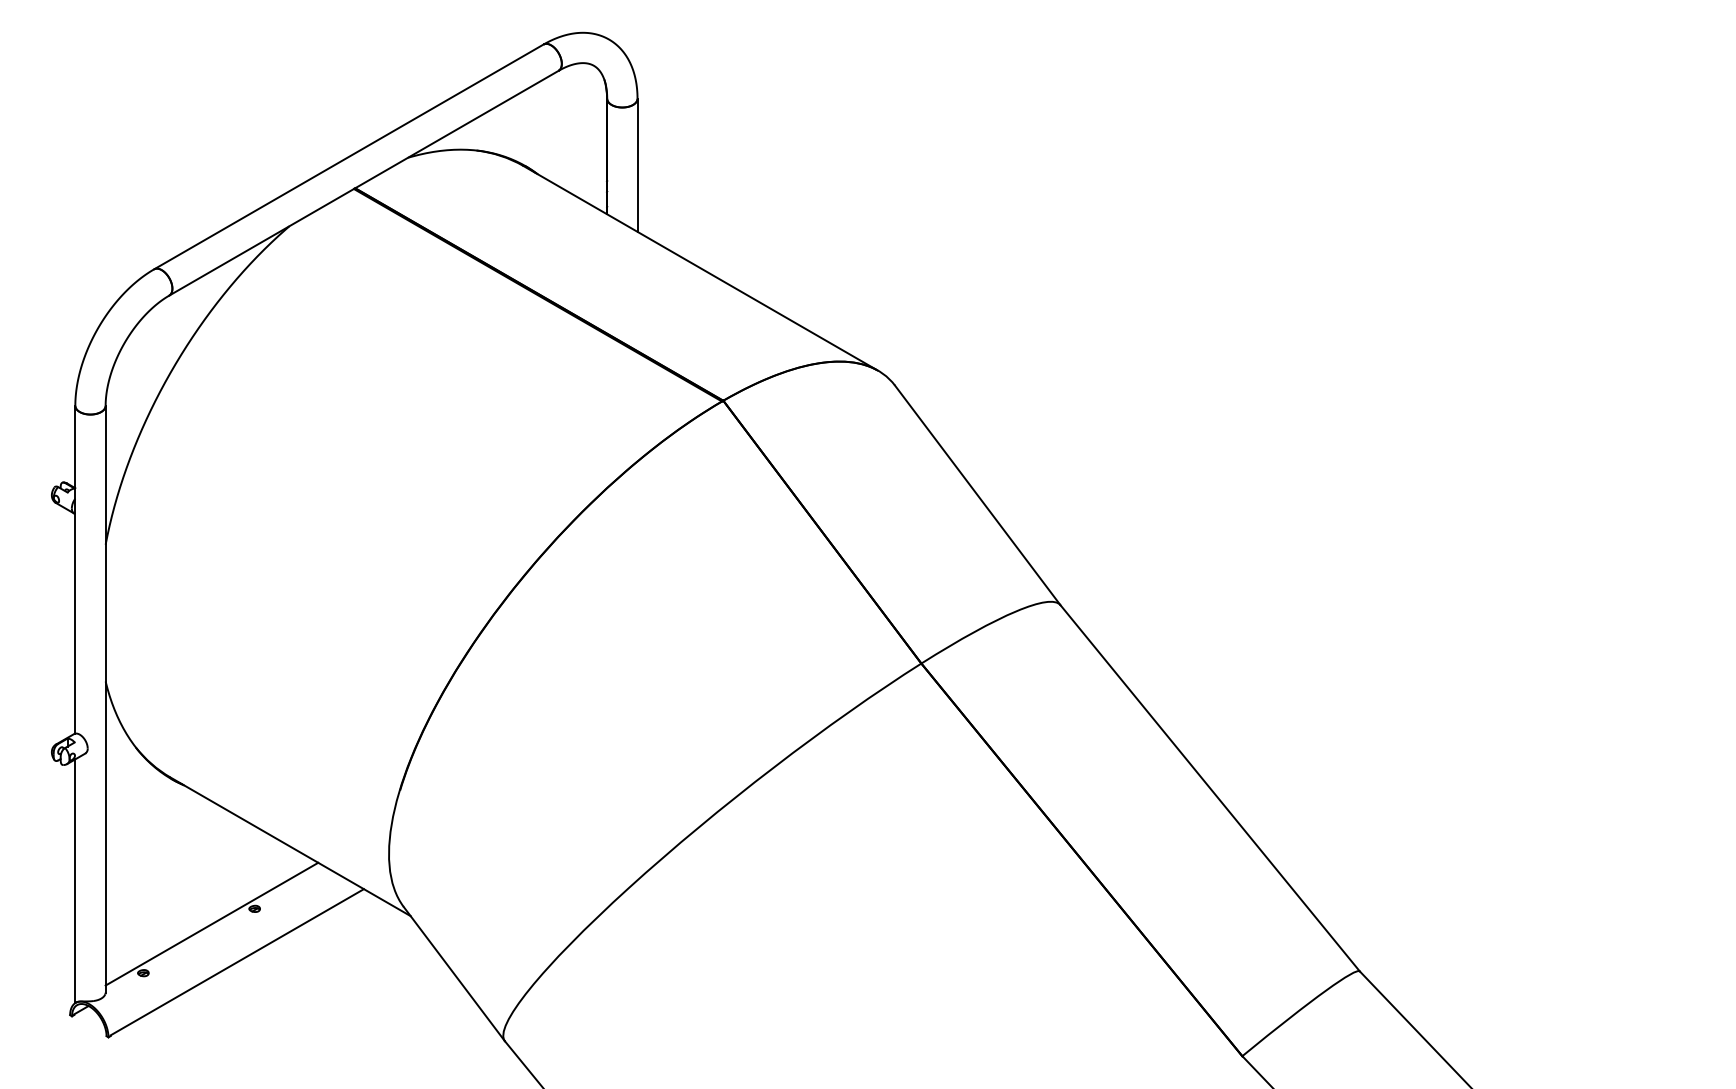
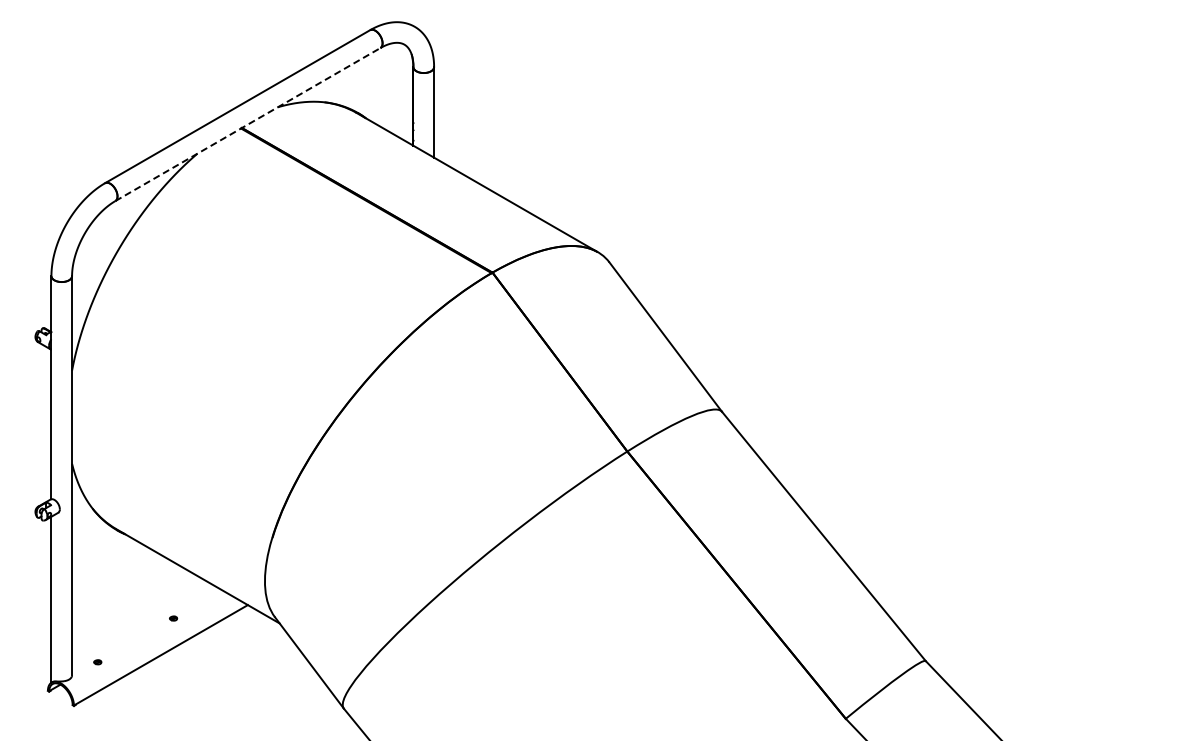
line: (364, 183) -> (248, 124), solid -> dashed
line: (212, 923) -> (144, 628), removed

